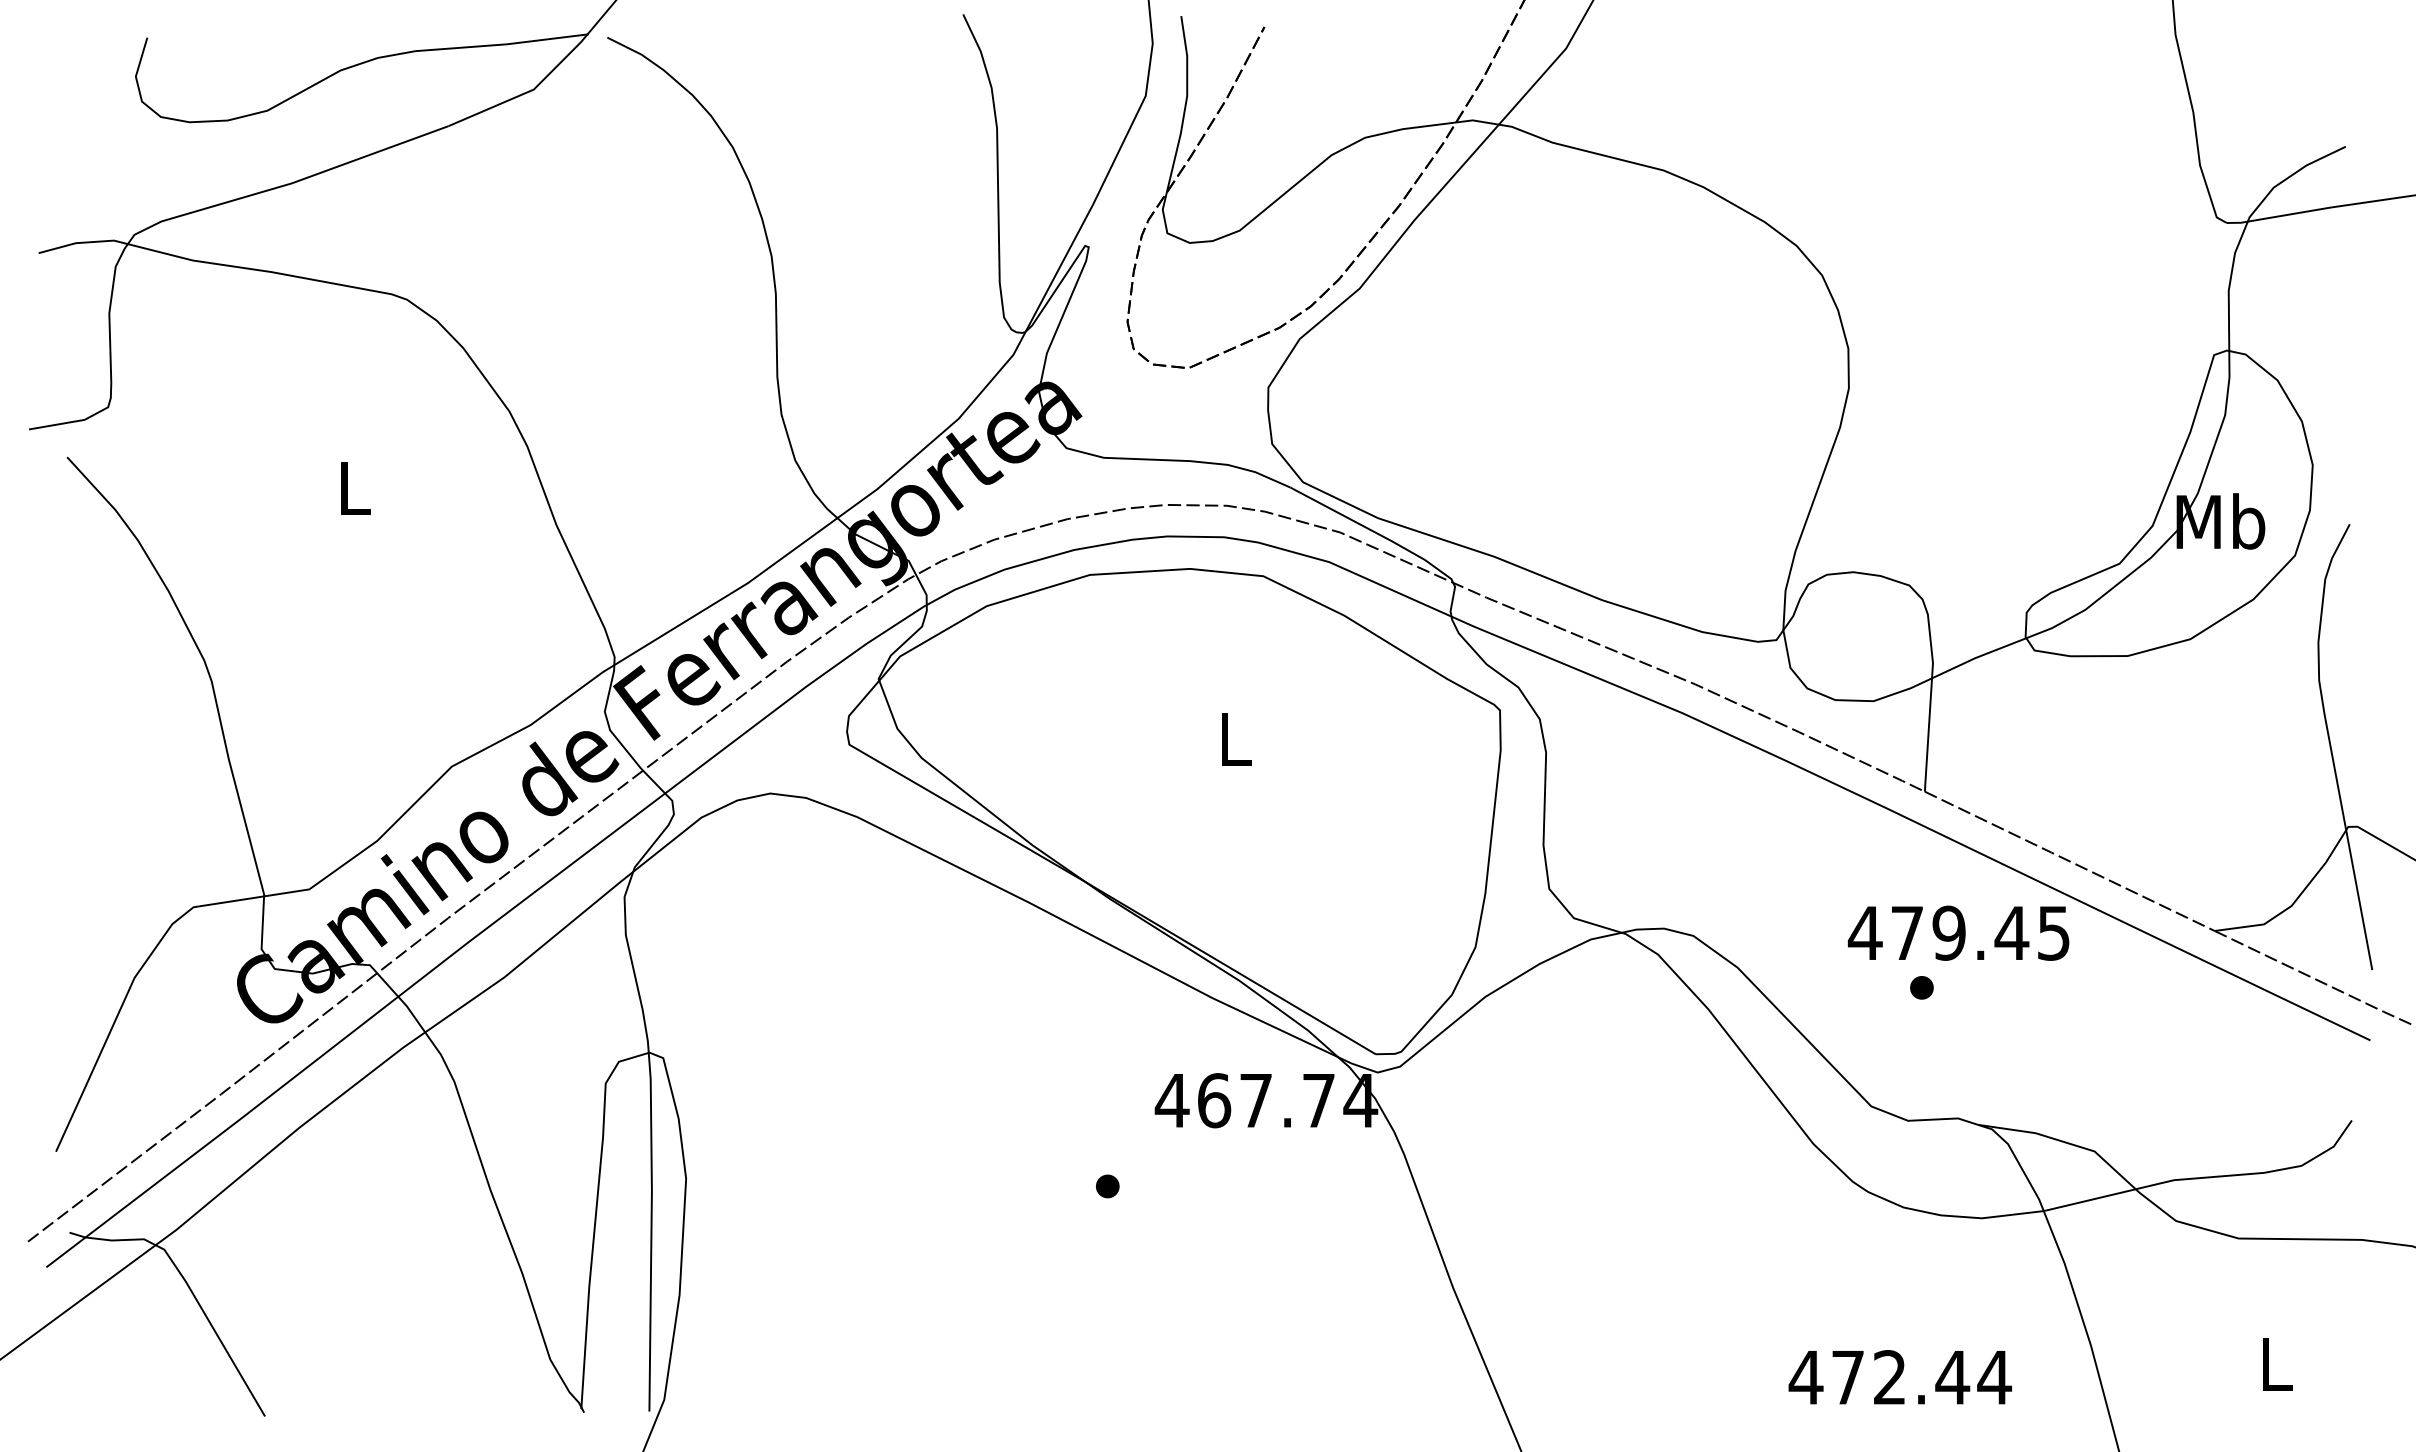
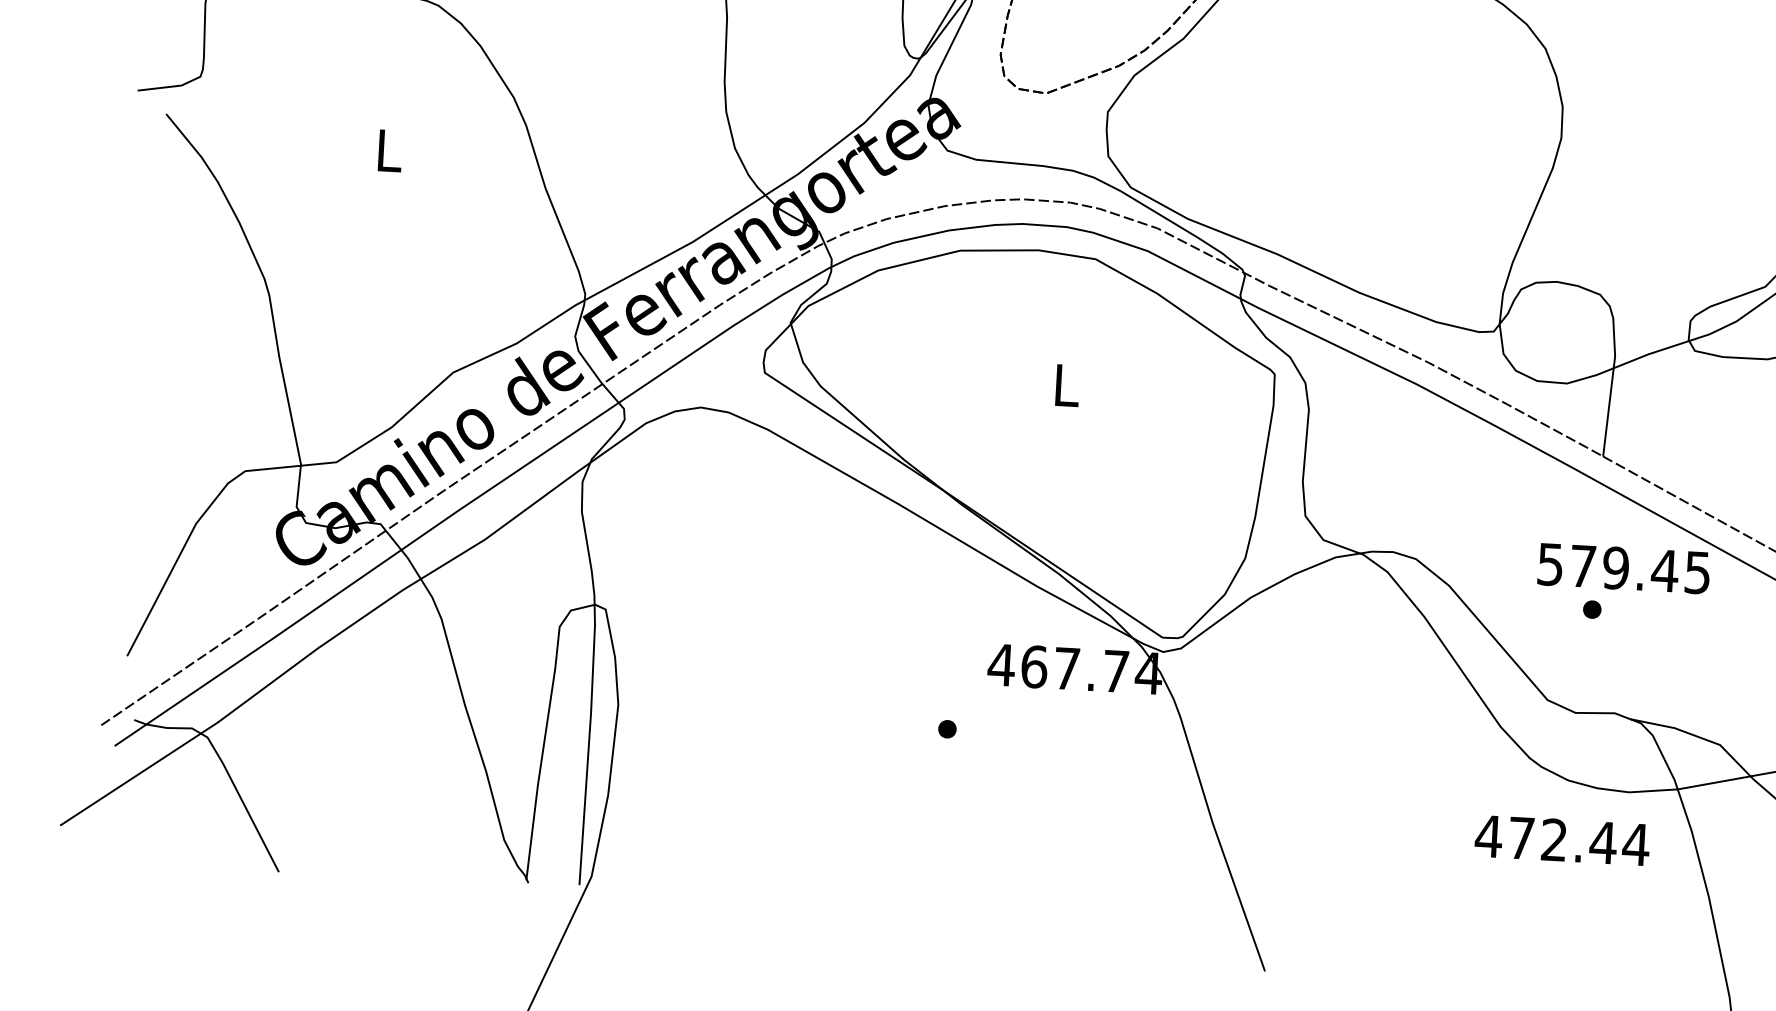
text: (1864, 933) -> (1549, 564), 479.45 -> 579.45
text: (1899, 1377) -> (1561, 840), moved

